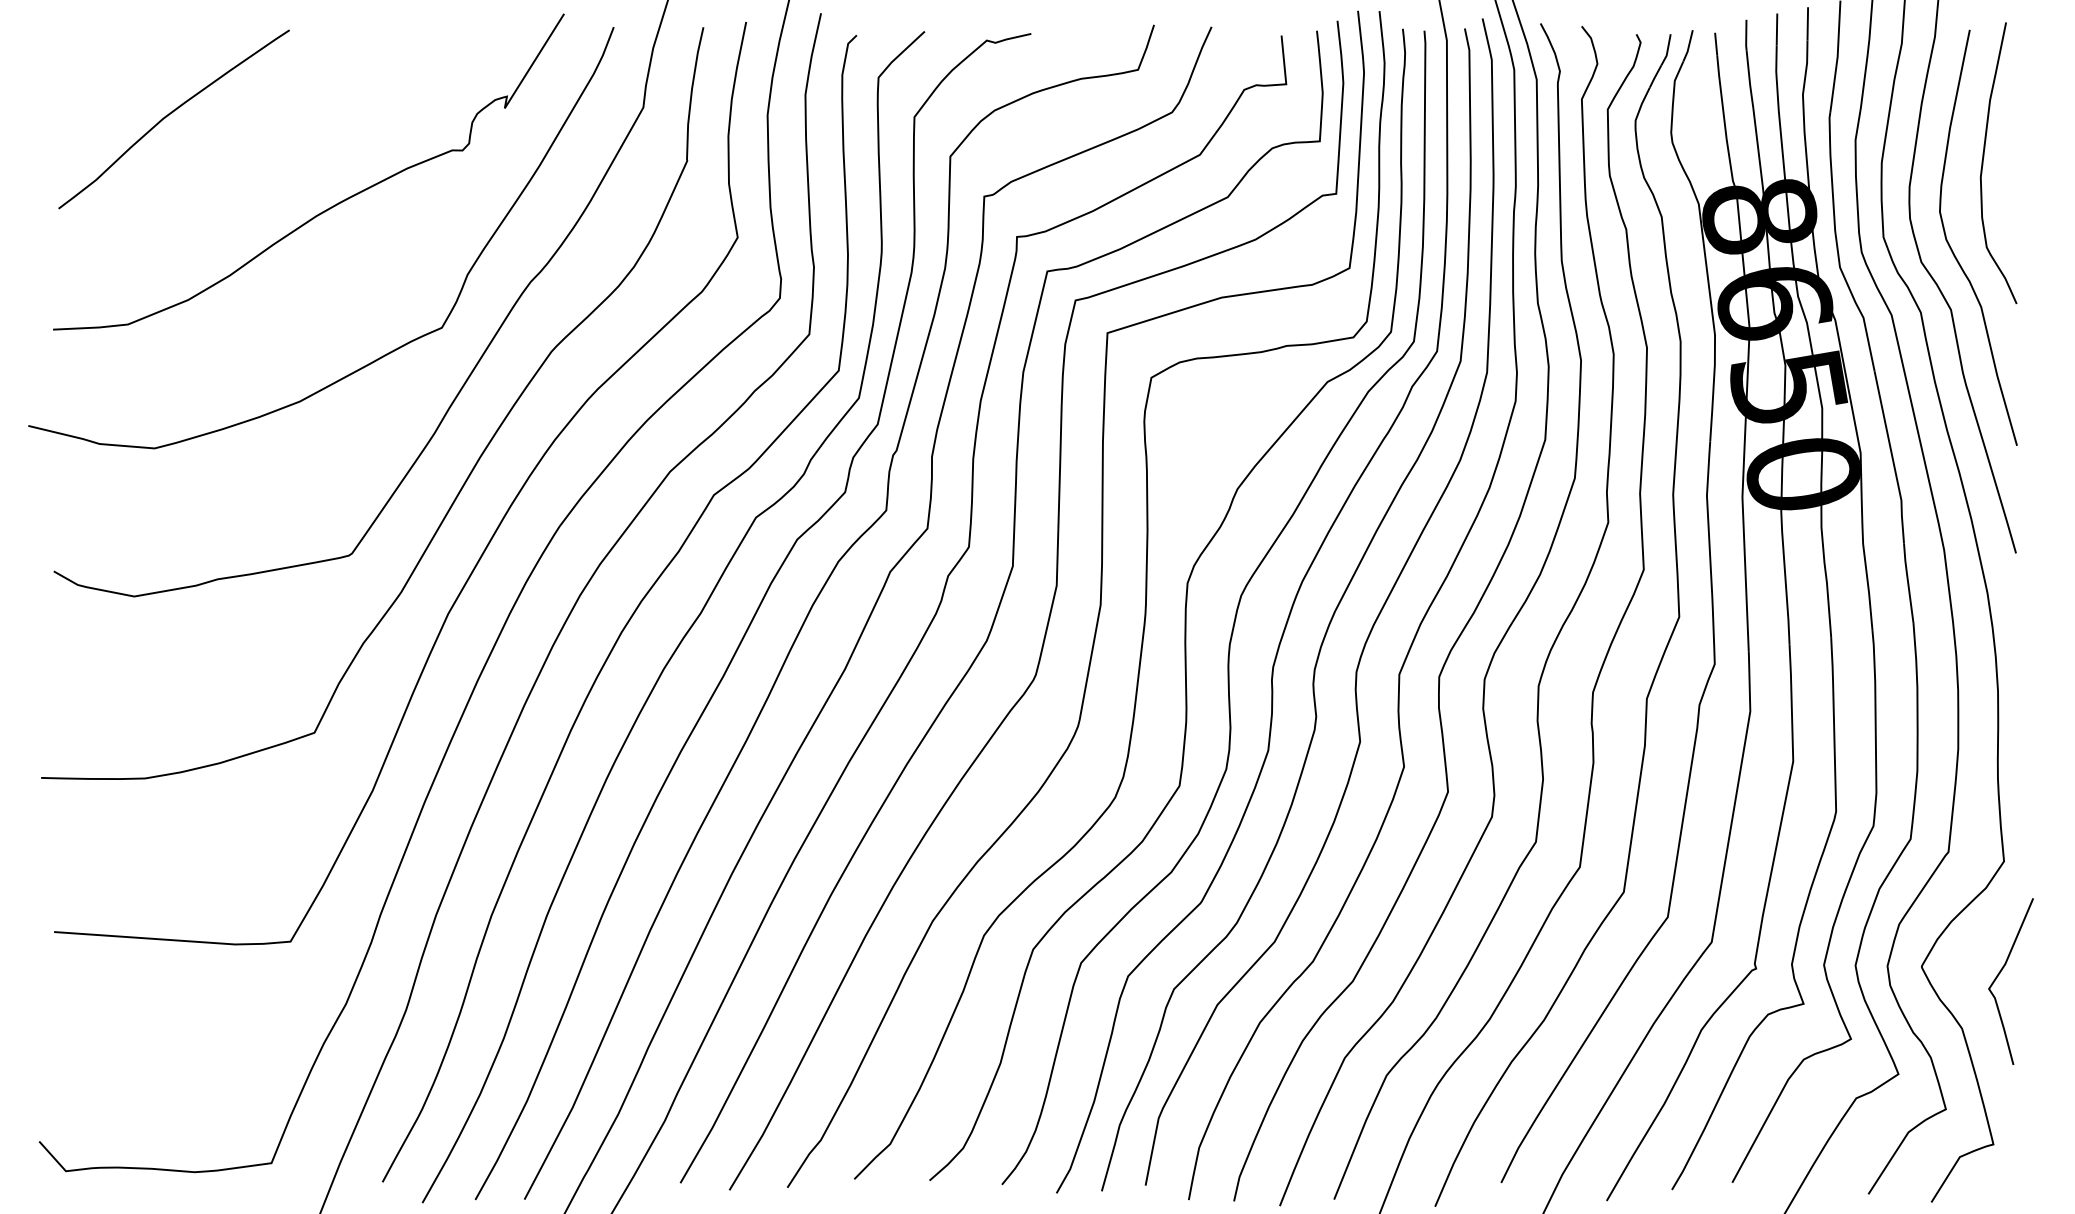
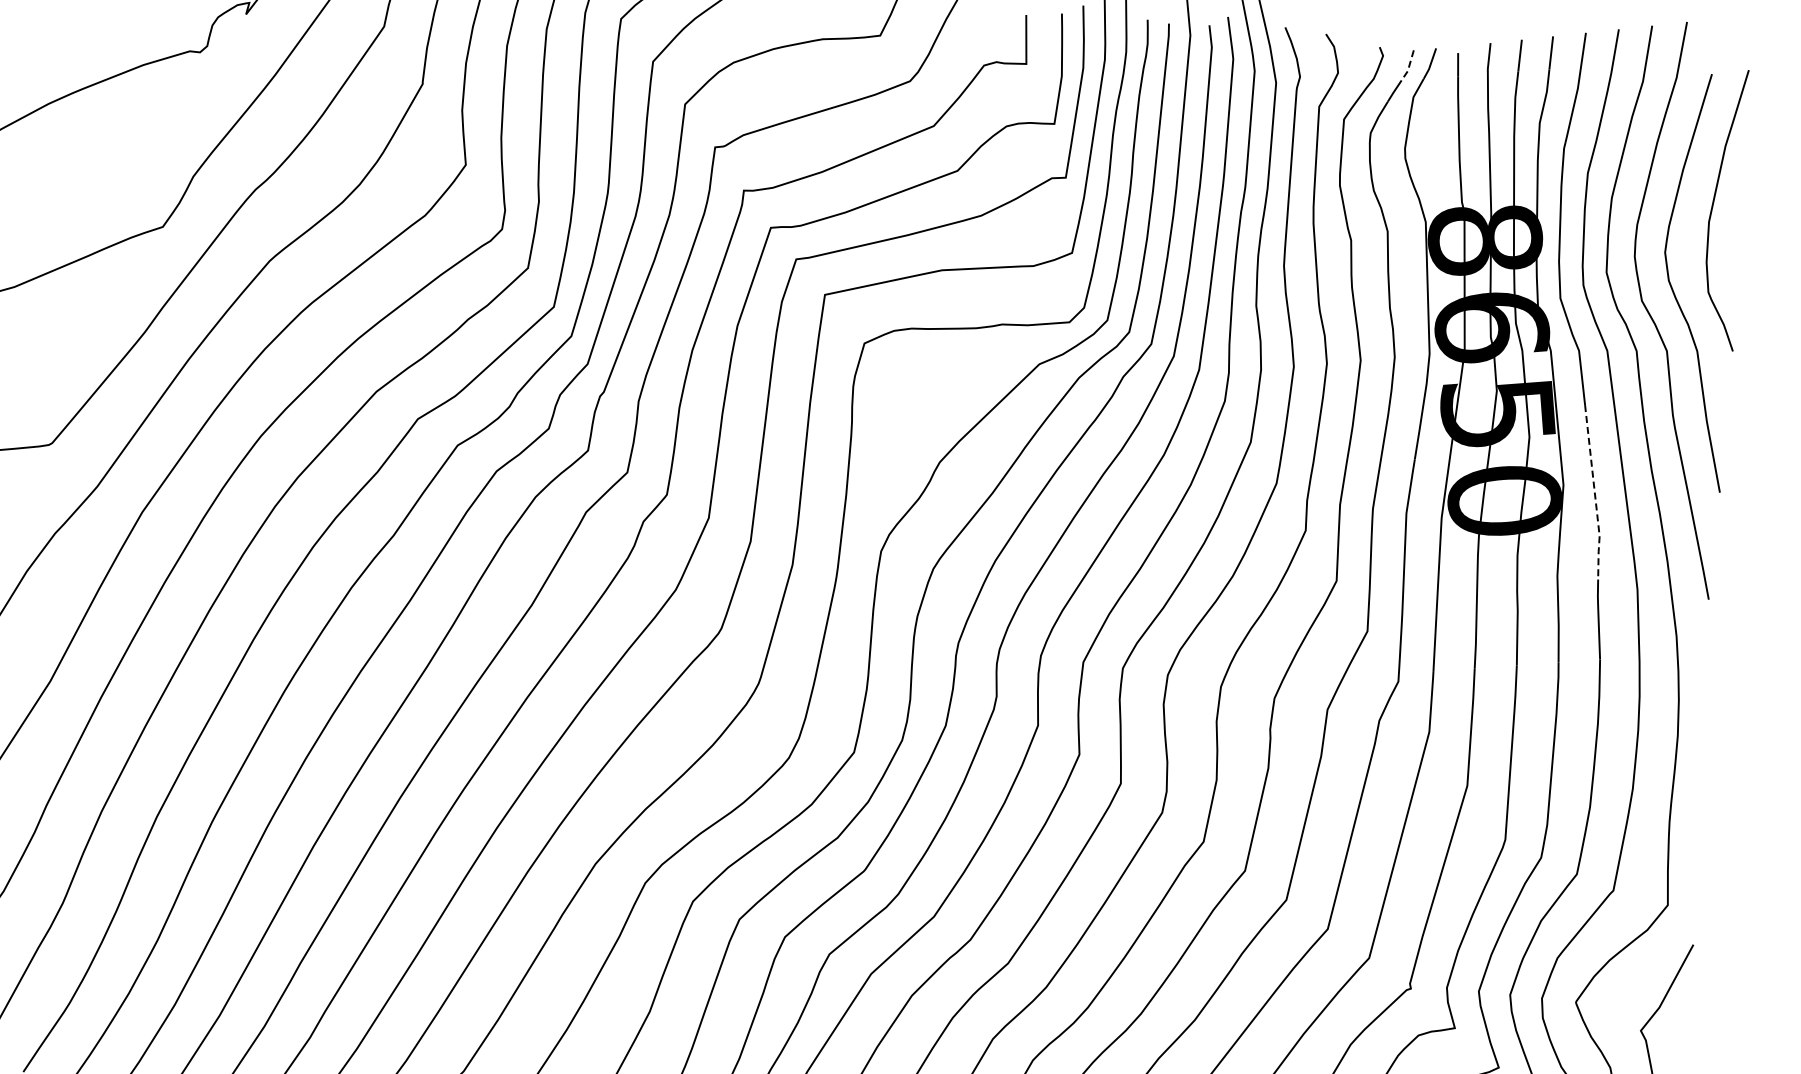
line: (1667, 51) -> (1408, 67), solid -> dashed
line: (1892, 458) -> (1594, 493), solid -> dashed

